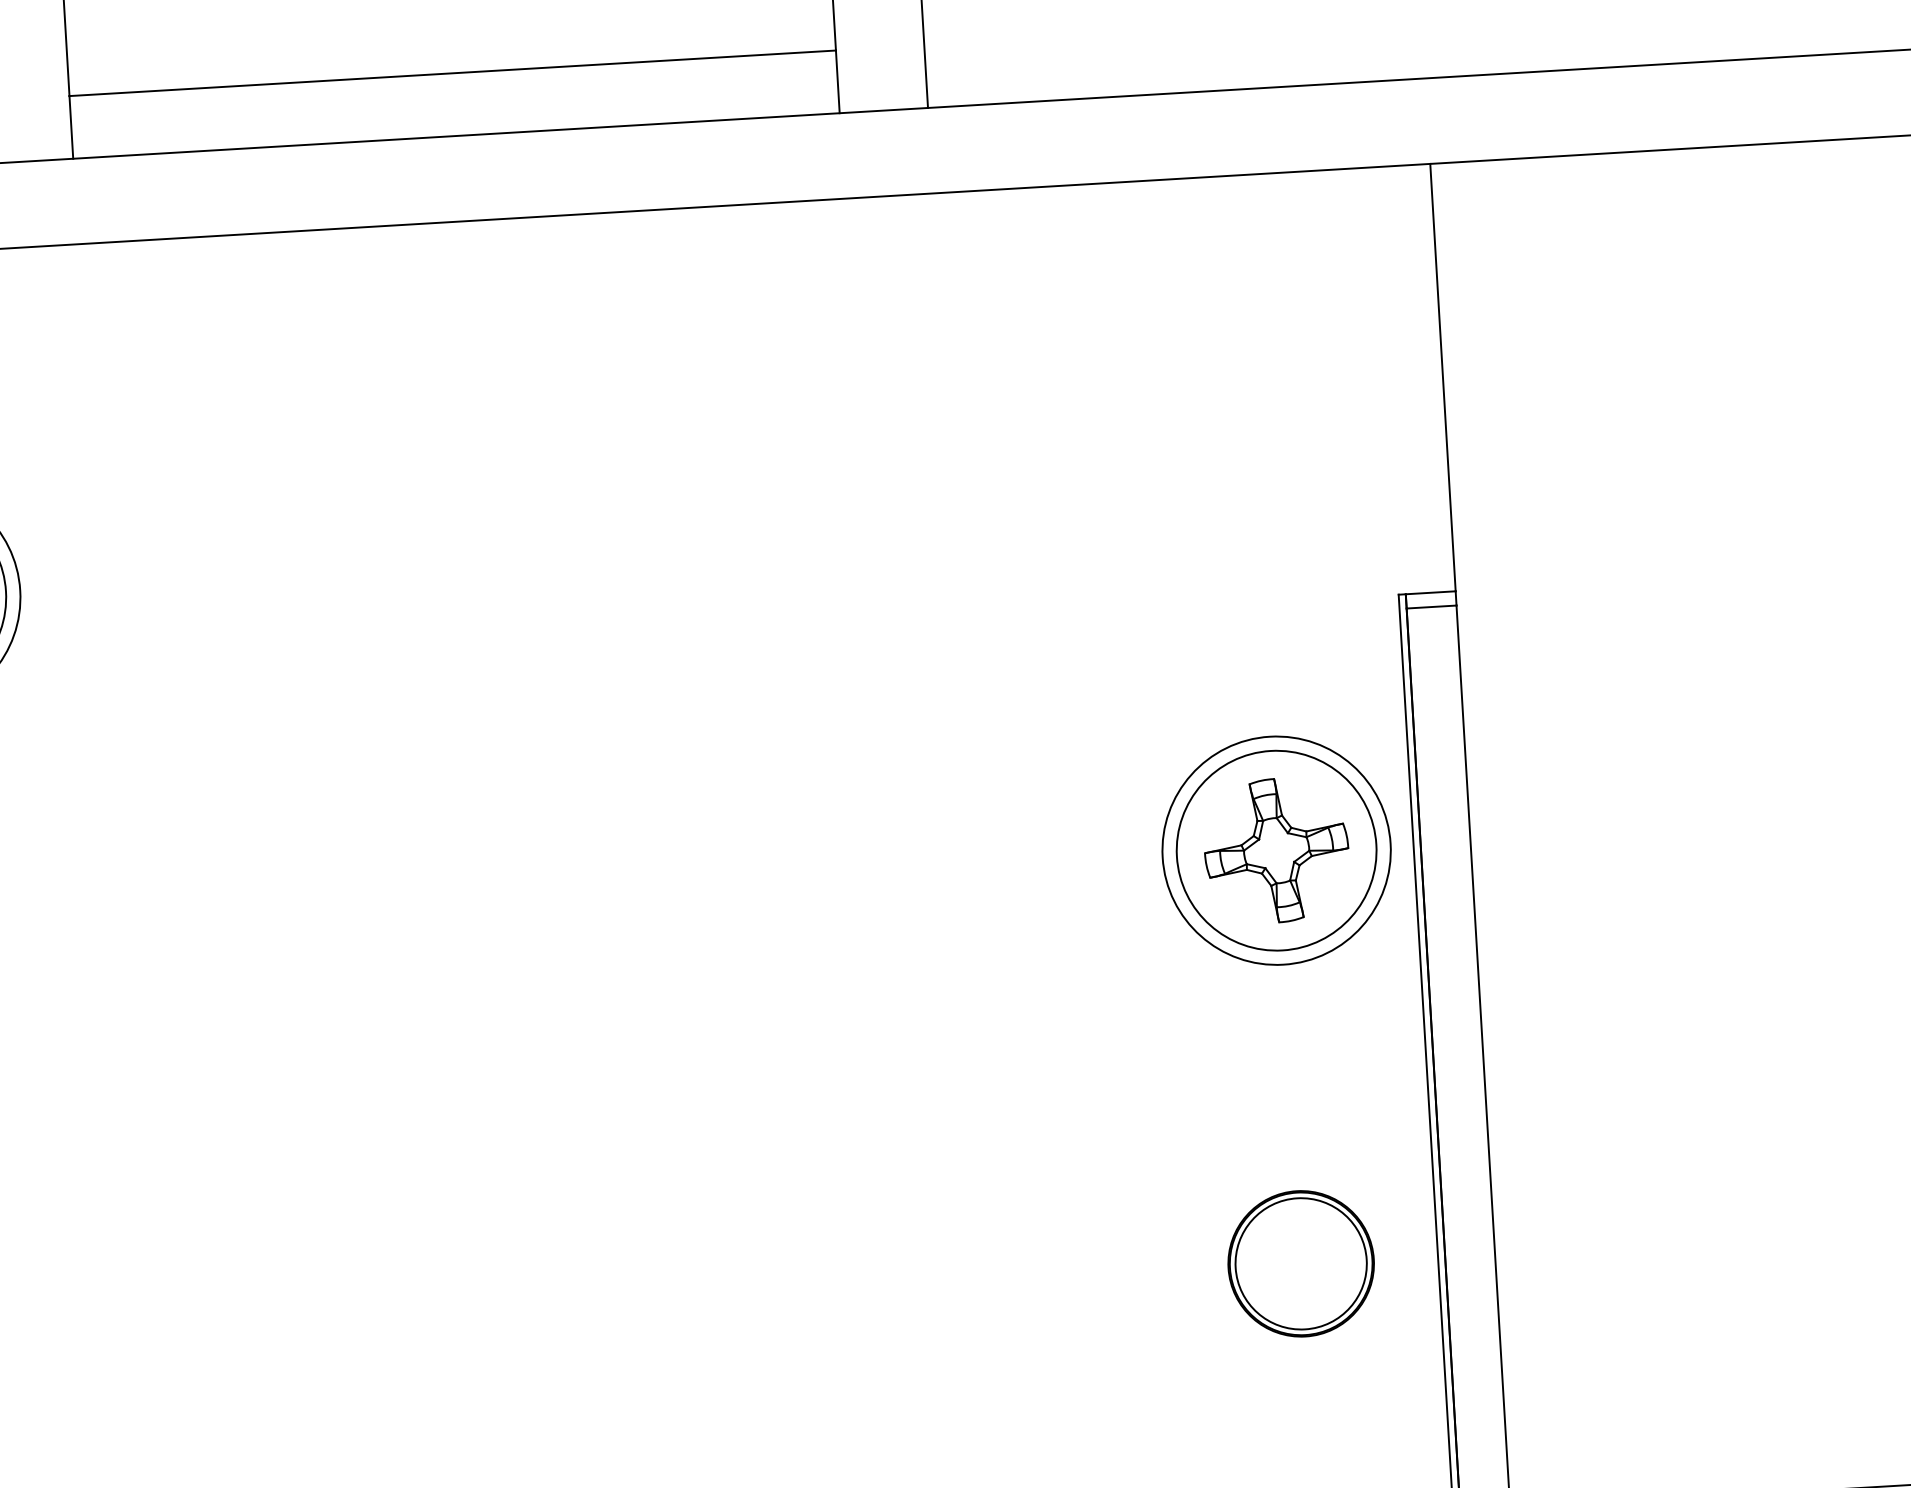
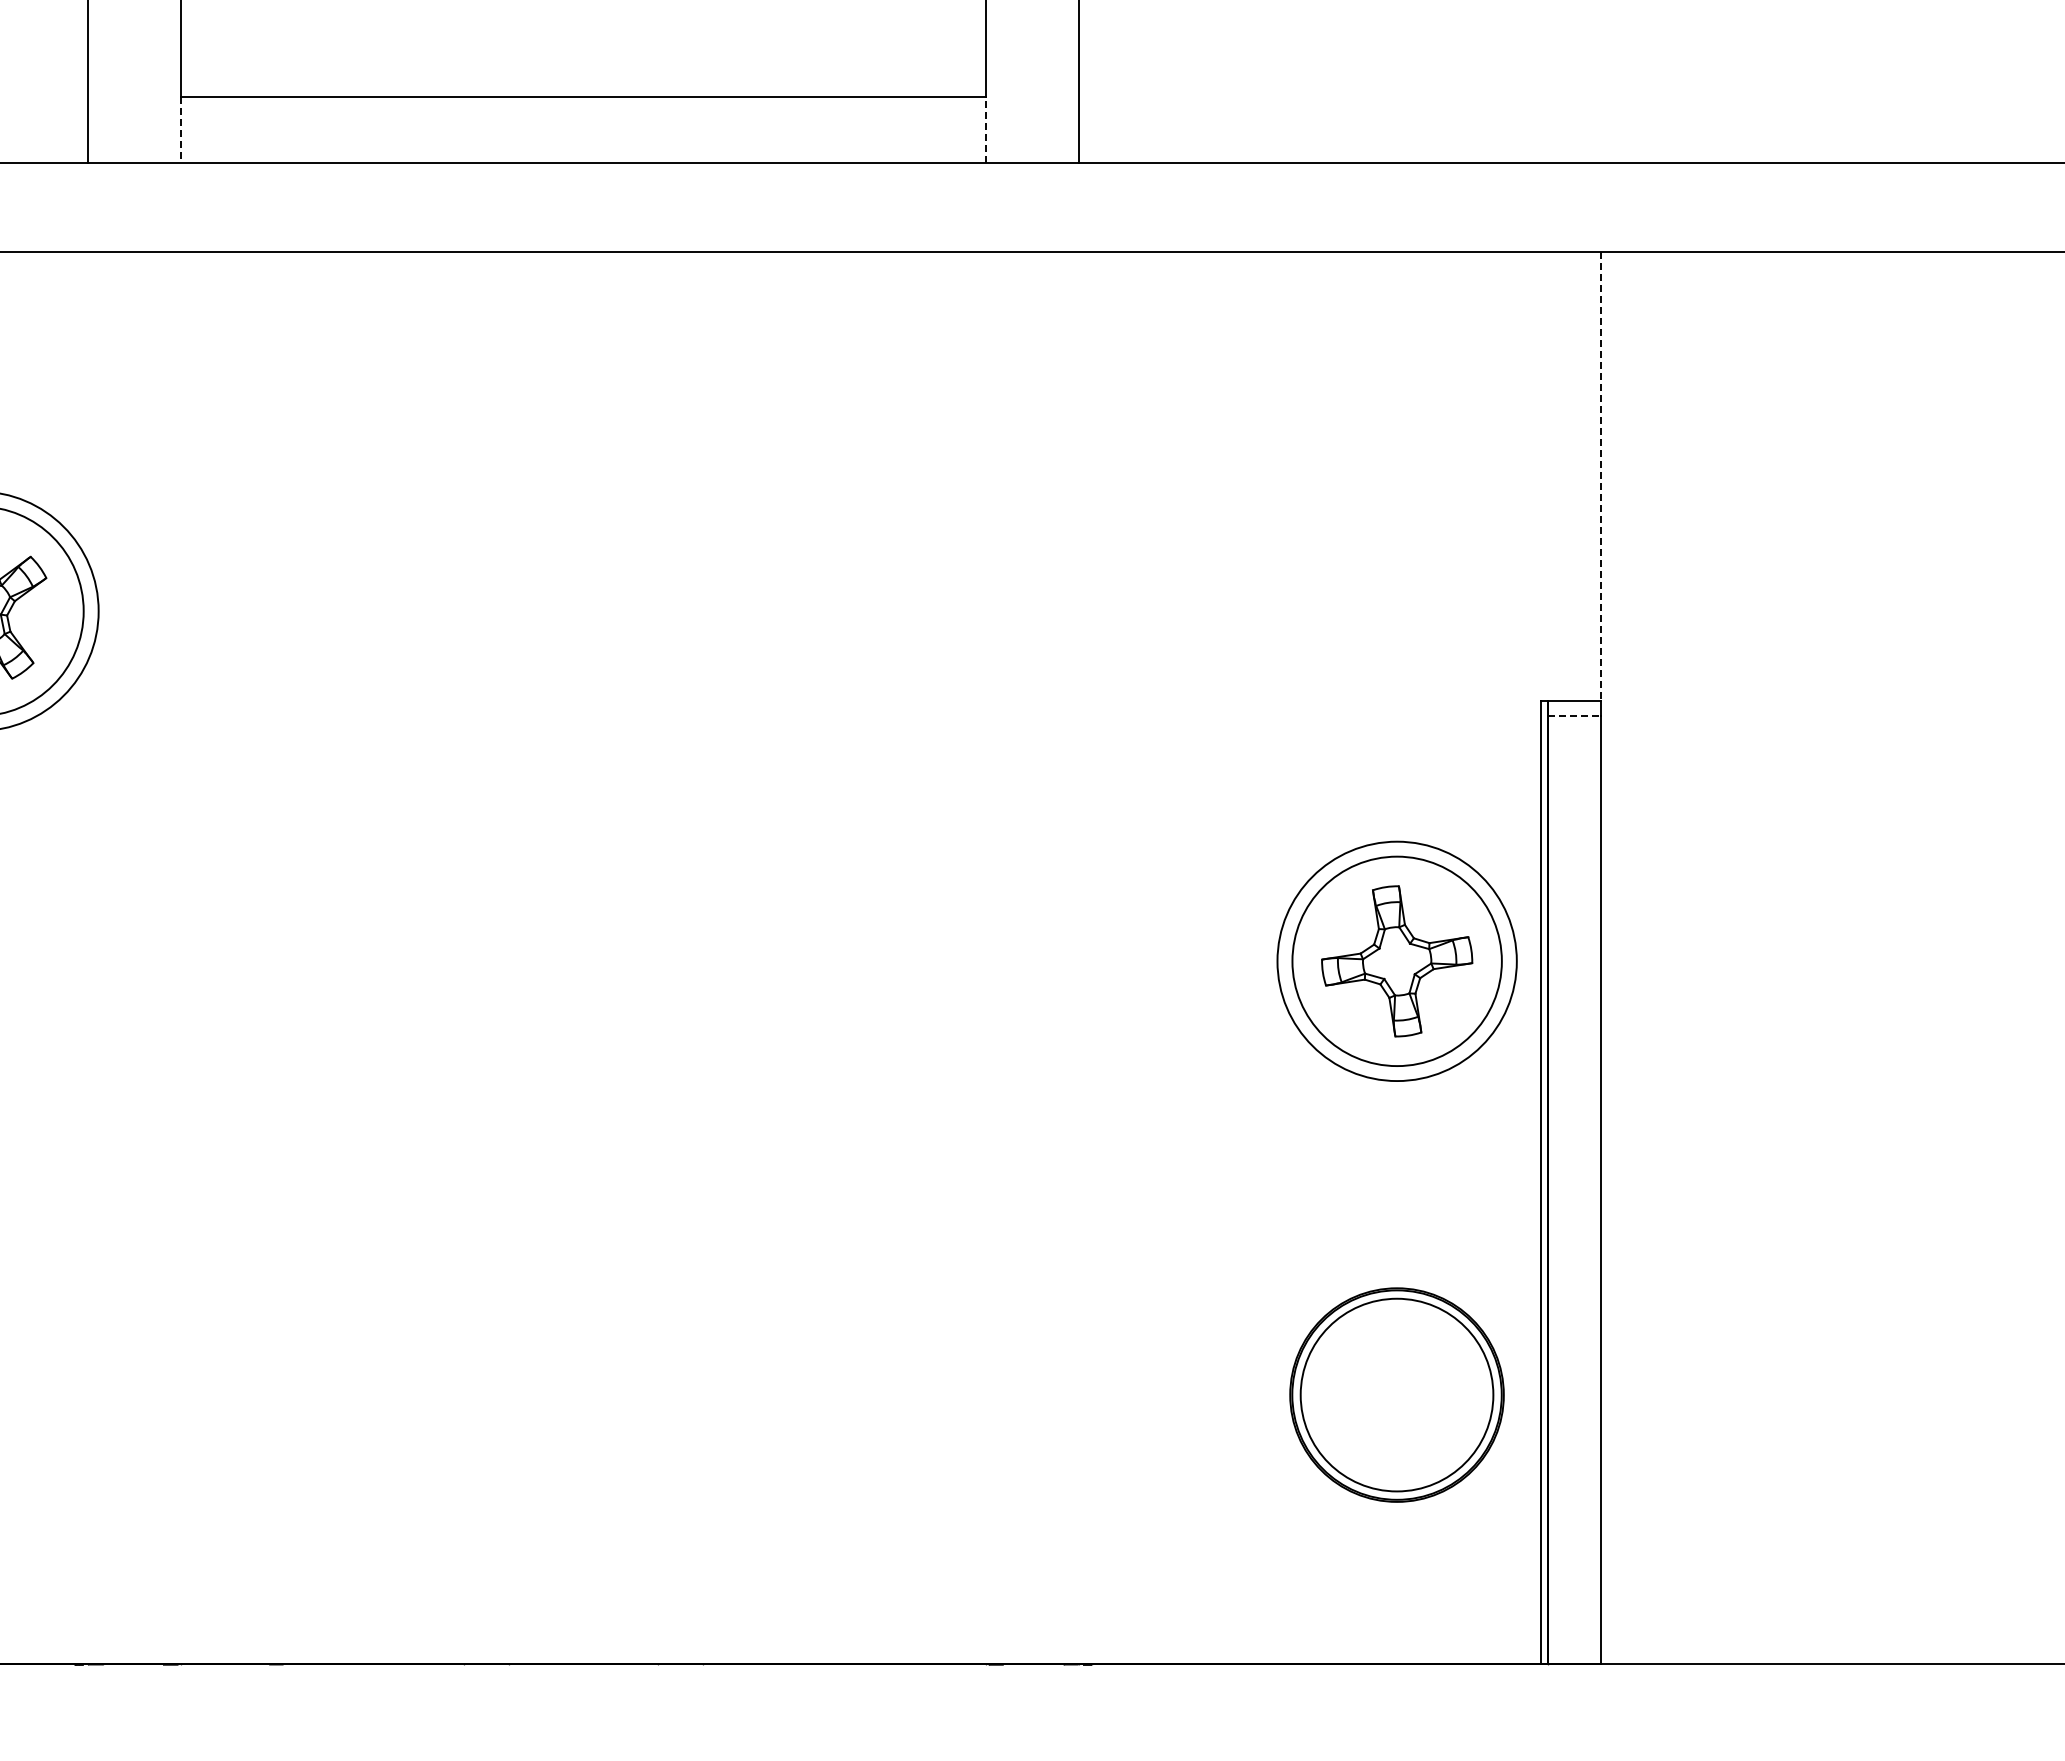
line: (837, 81) -> (985, 129), solid -> dashed
line: (70, 127) -> (180, 129), solid -> dashed
line: (1442, 378) -> (1600, 477), solid -> dashed
line: (1431, 607) -> (1574, 716), solid -> dashed
part: (1301, 1264) -> (1397, 1395), size x1.4

